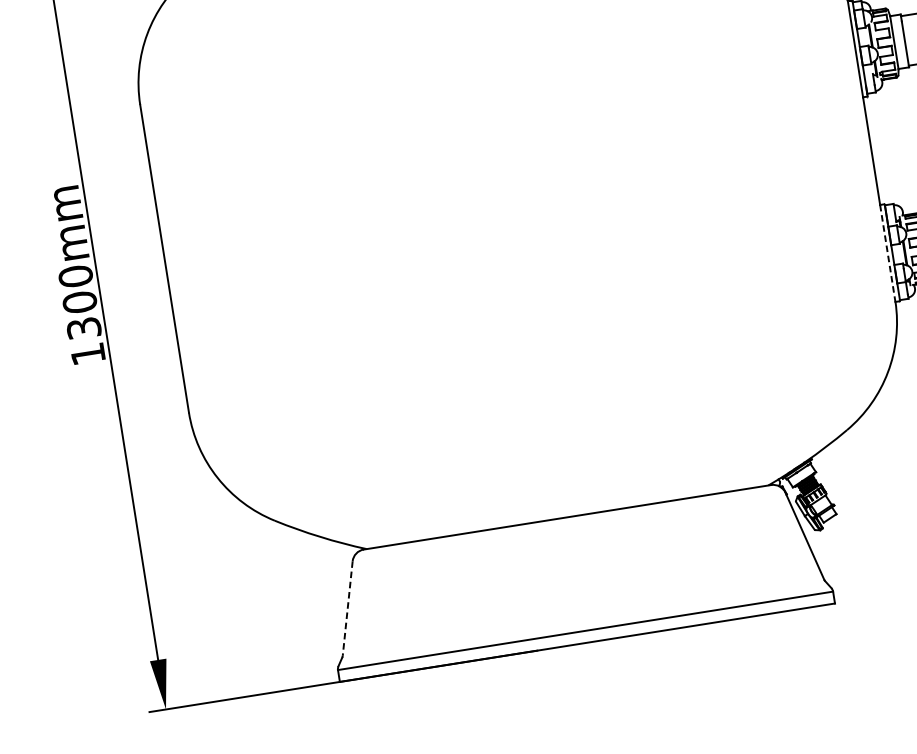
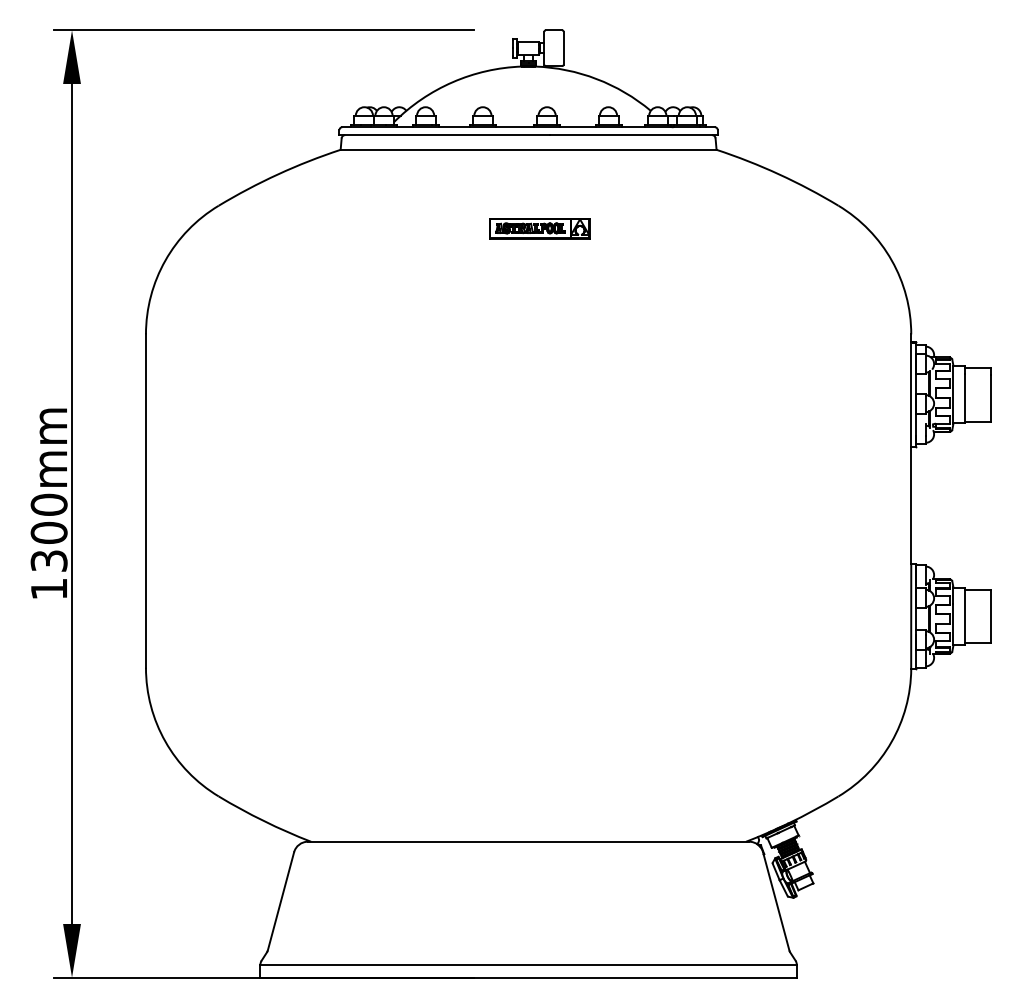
line: (888, 253) -> (911, 616), dashed -> solid
line: (347, 608) -> (280, 901), dashed -> solid

